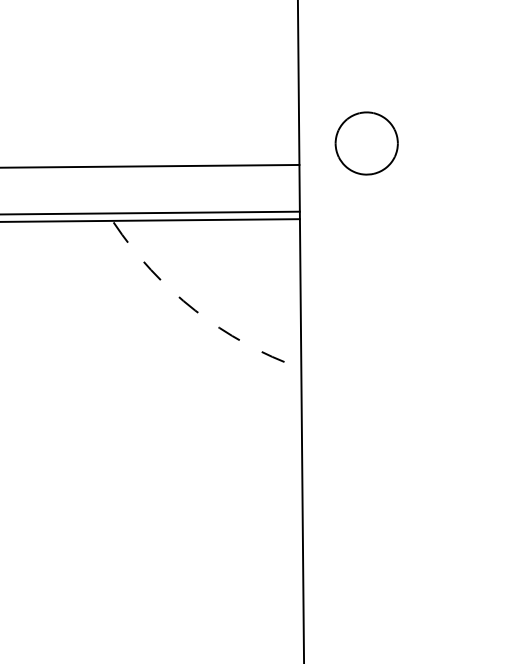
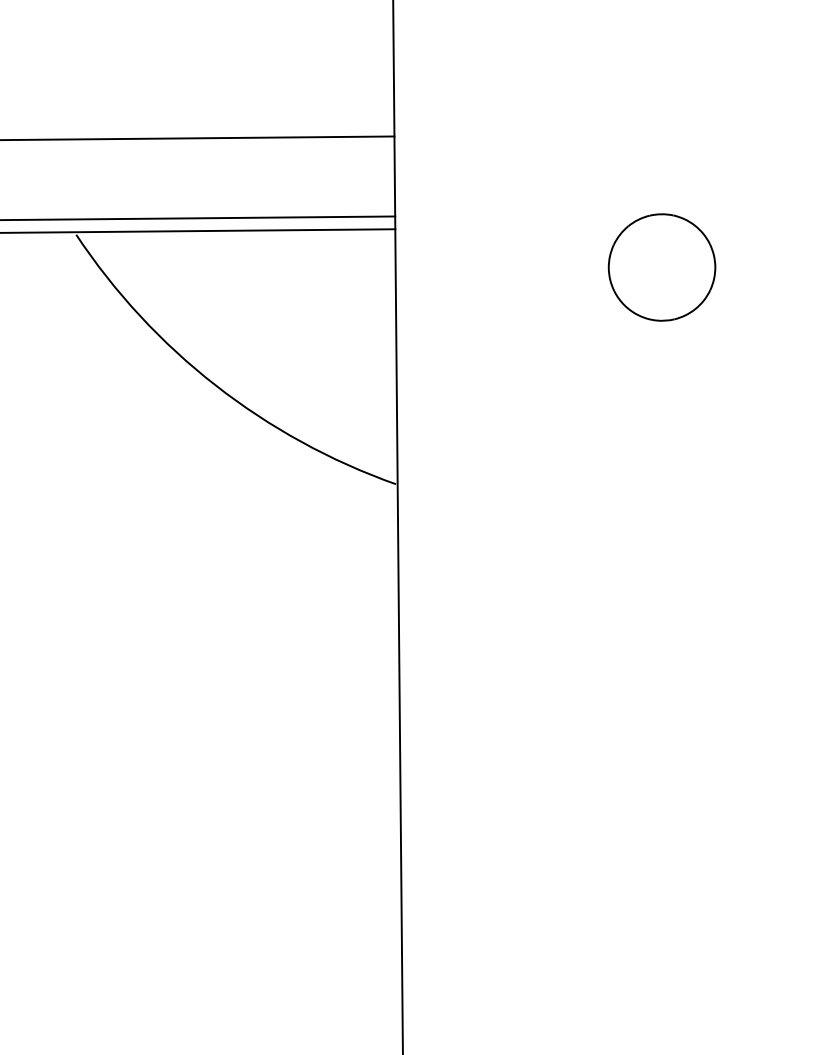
part: (366, 143) -> (661, 267), moved
arc: (195, 310) -> (216, 385), dashed -> solid

